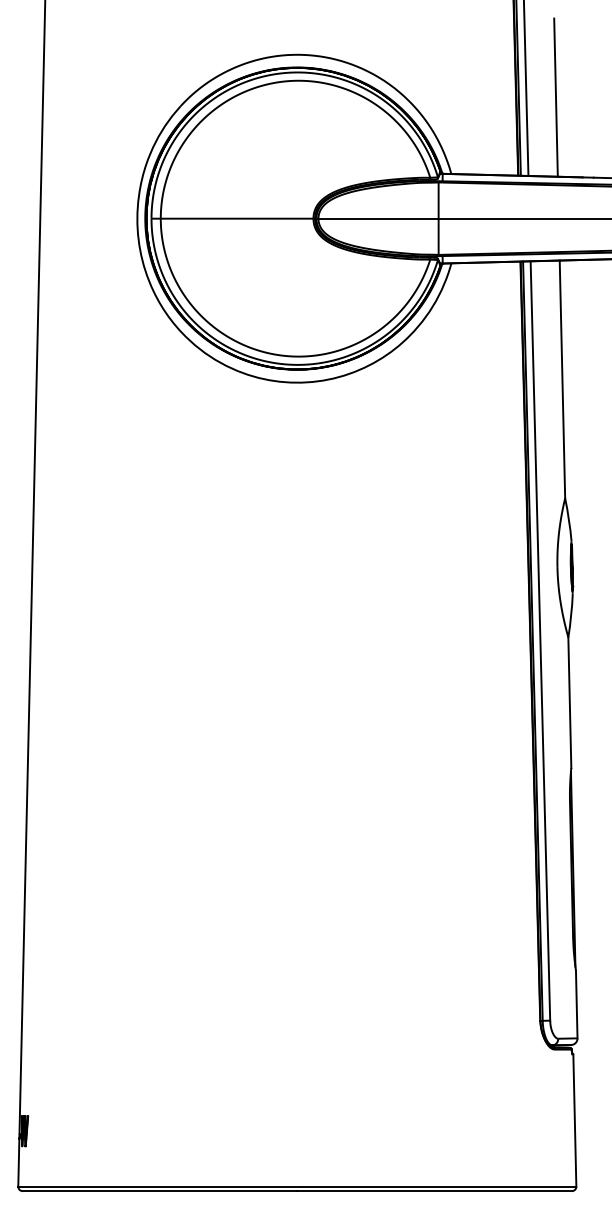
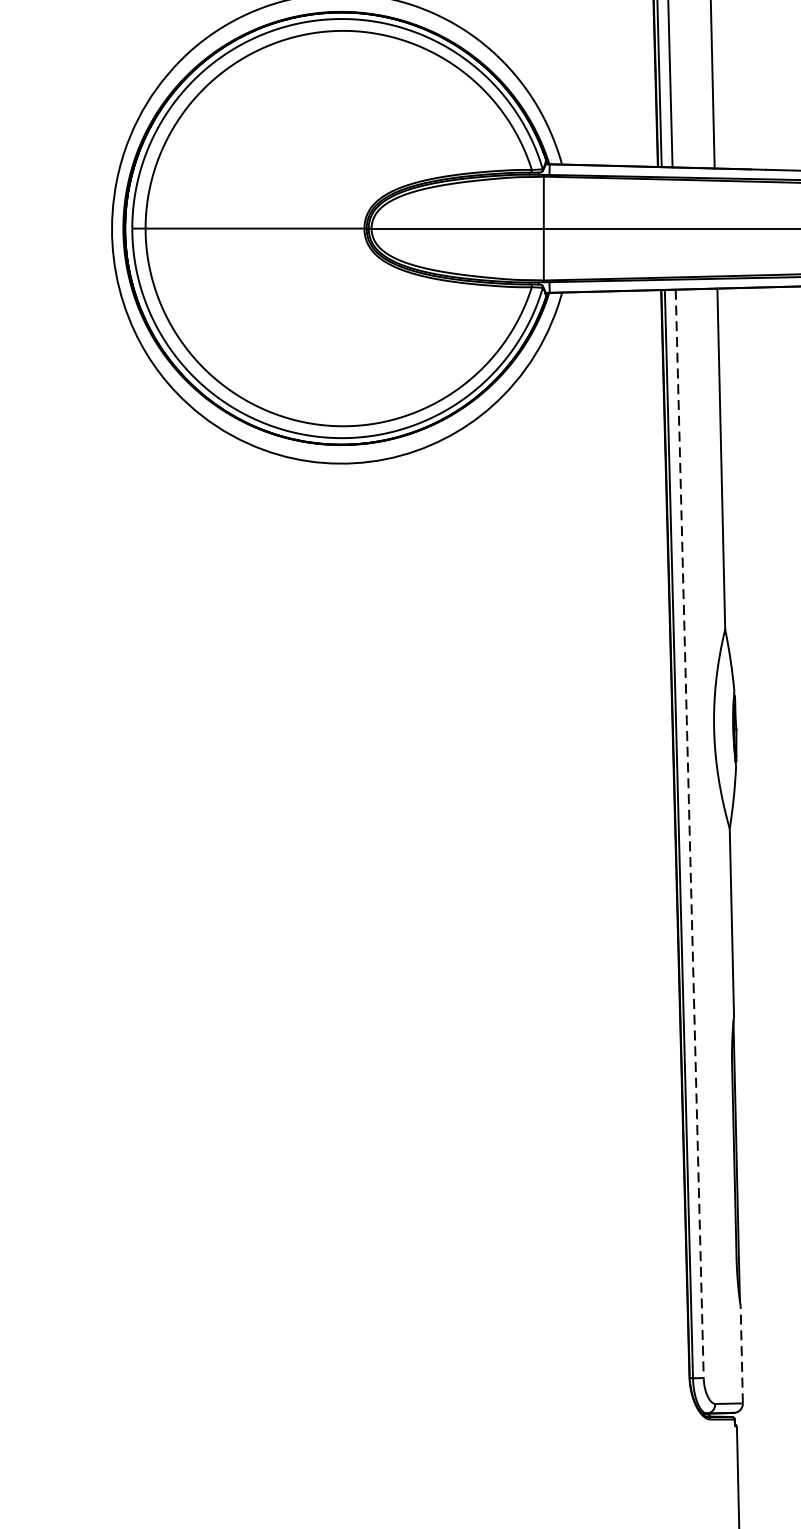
line: (540, 640) -> (689, 833), solid -> dashed
line: (576, 1004) -> (741, 1354), solid -> dashed

